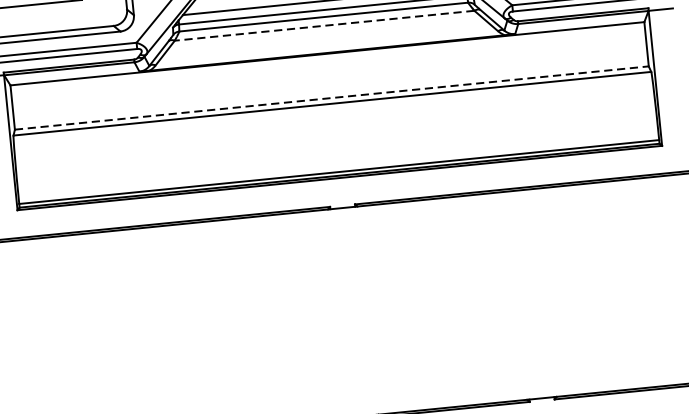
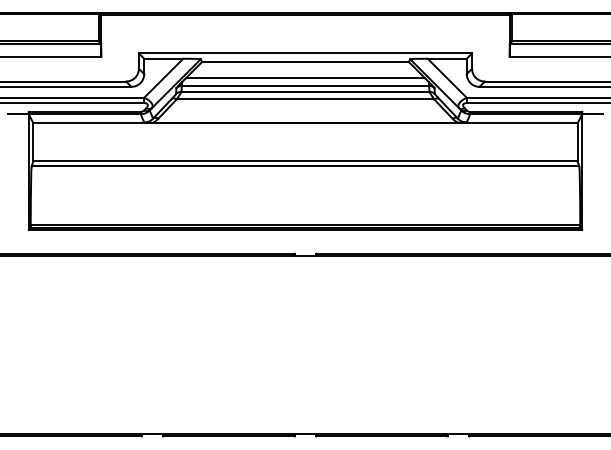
line: (324, 26) -> (305, 99), dashed -> solid
line: (331, 98) -> (305, 161), dashed -> solid

